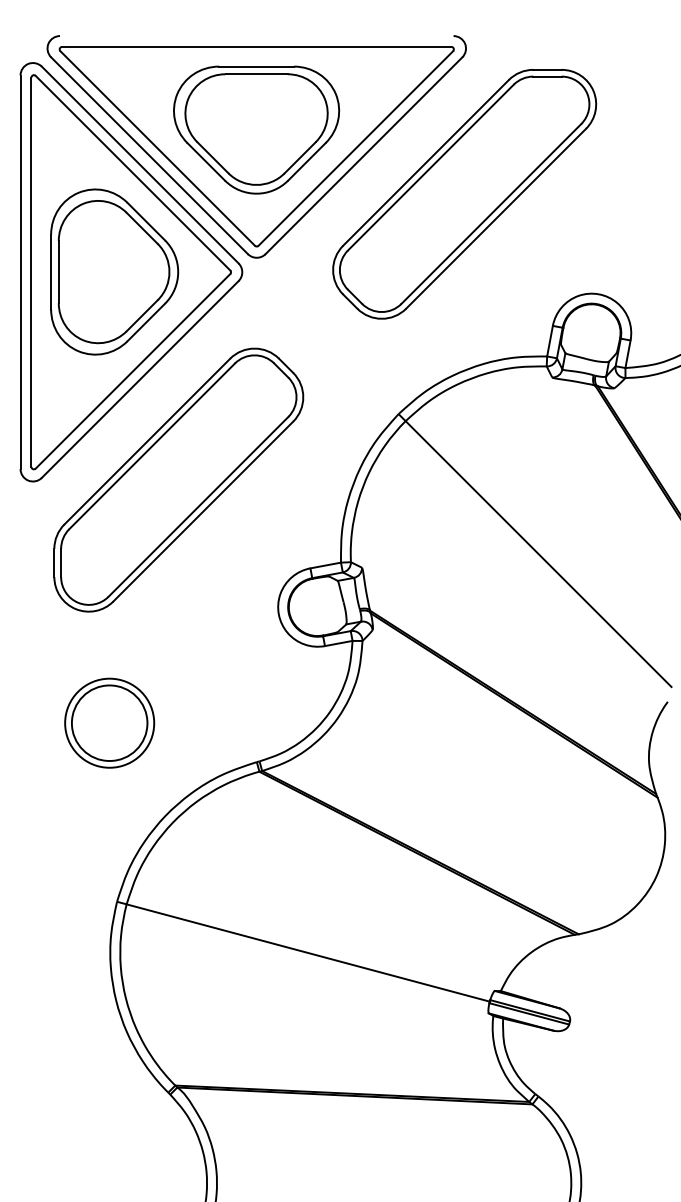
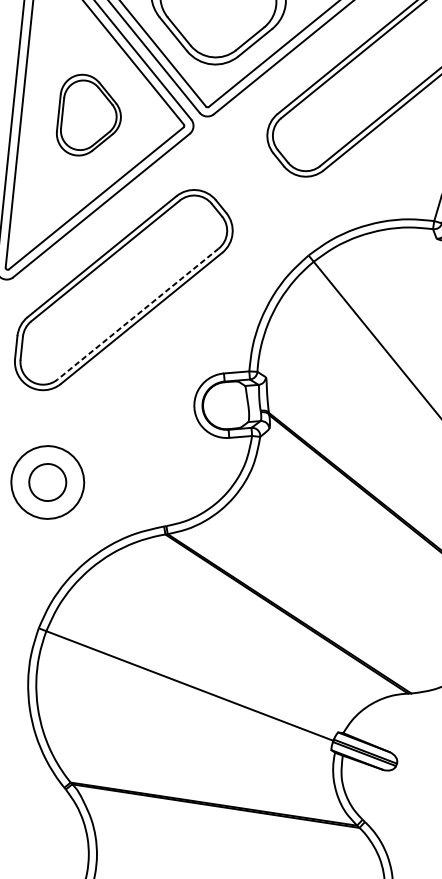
part: (114, 271) -> (89, 115), size x0.6
line: (198, 507) -> (138, 314), solid -> dashed
circle: (109, 723) -> (47, 482), size x0.6

